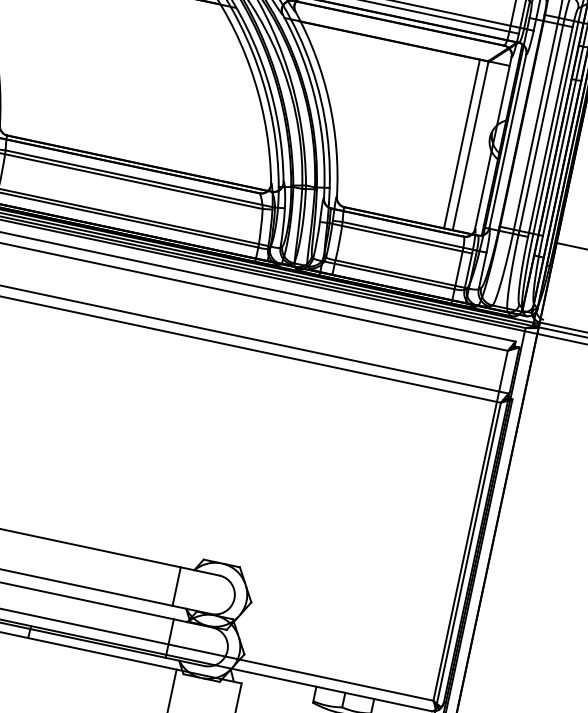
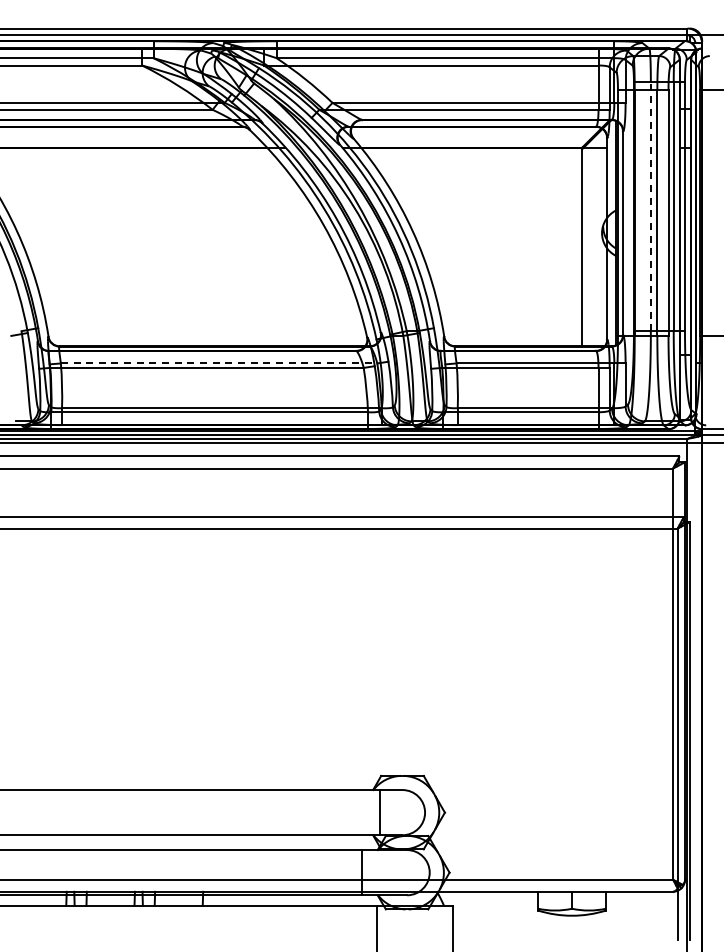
line: (536, 123) -> (650, 206), solid -> dashed
line: (462, 144) -> (572, 247), removed
line: (140, 179) -> (219, 363), solid -> dashed
line: (176, 586) -> (380, 812), moved

